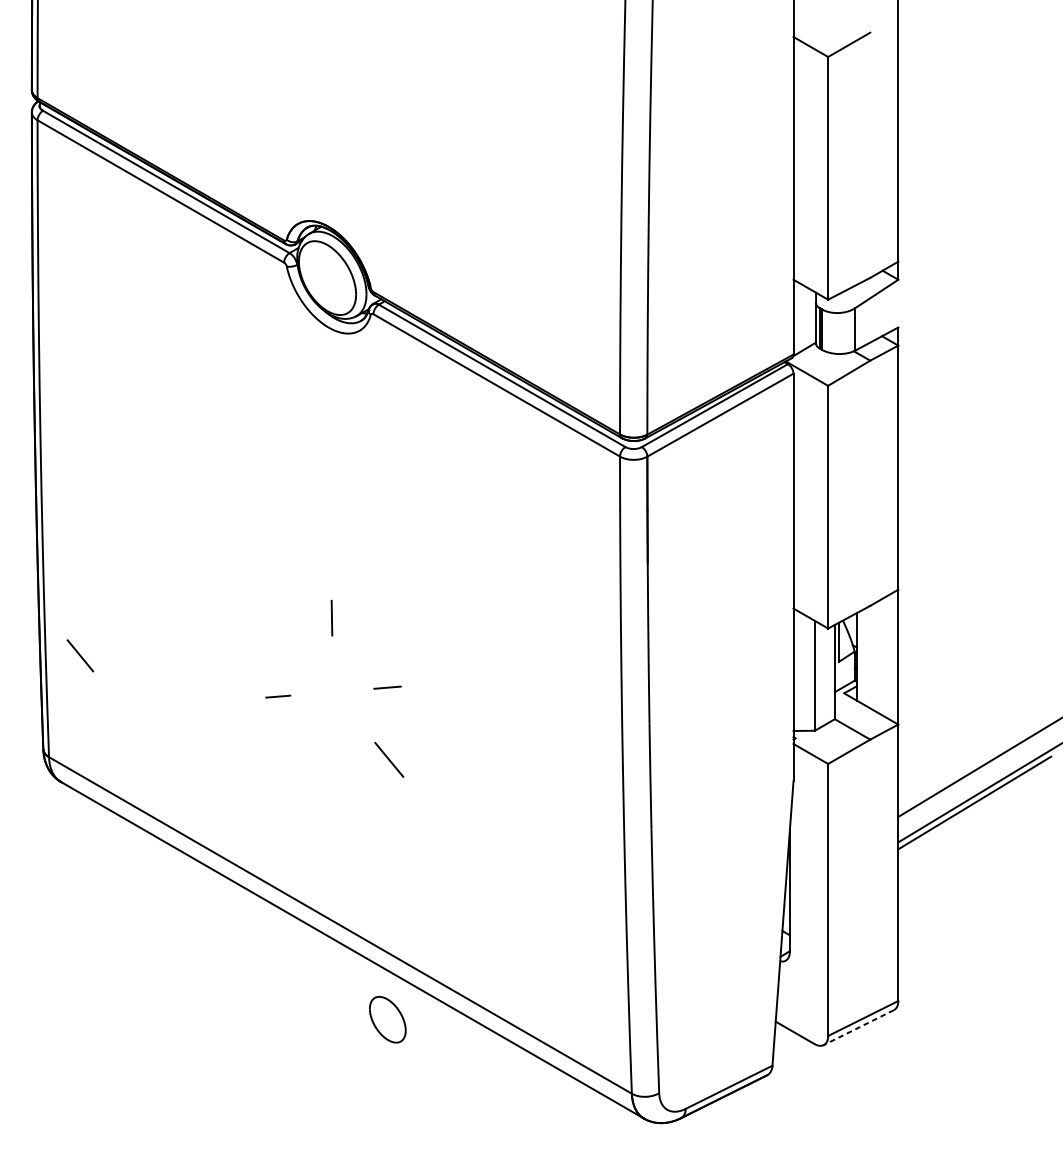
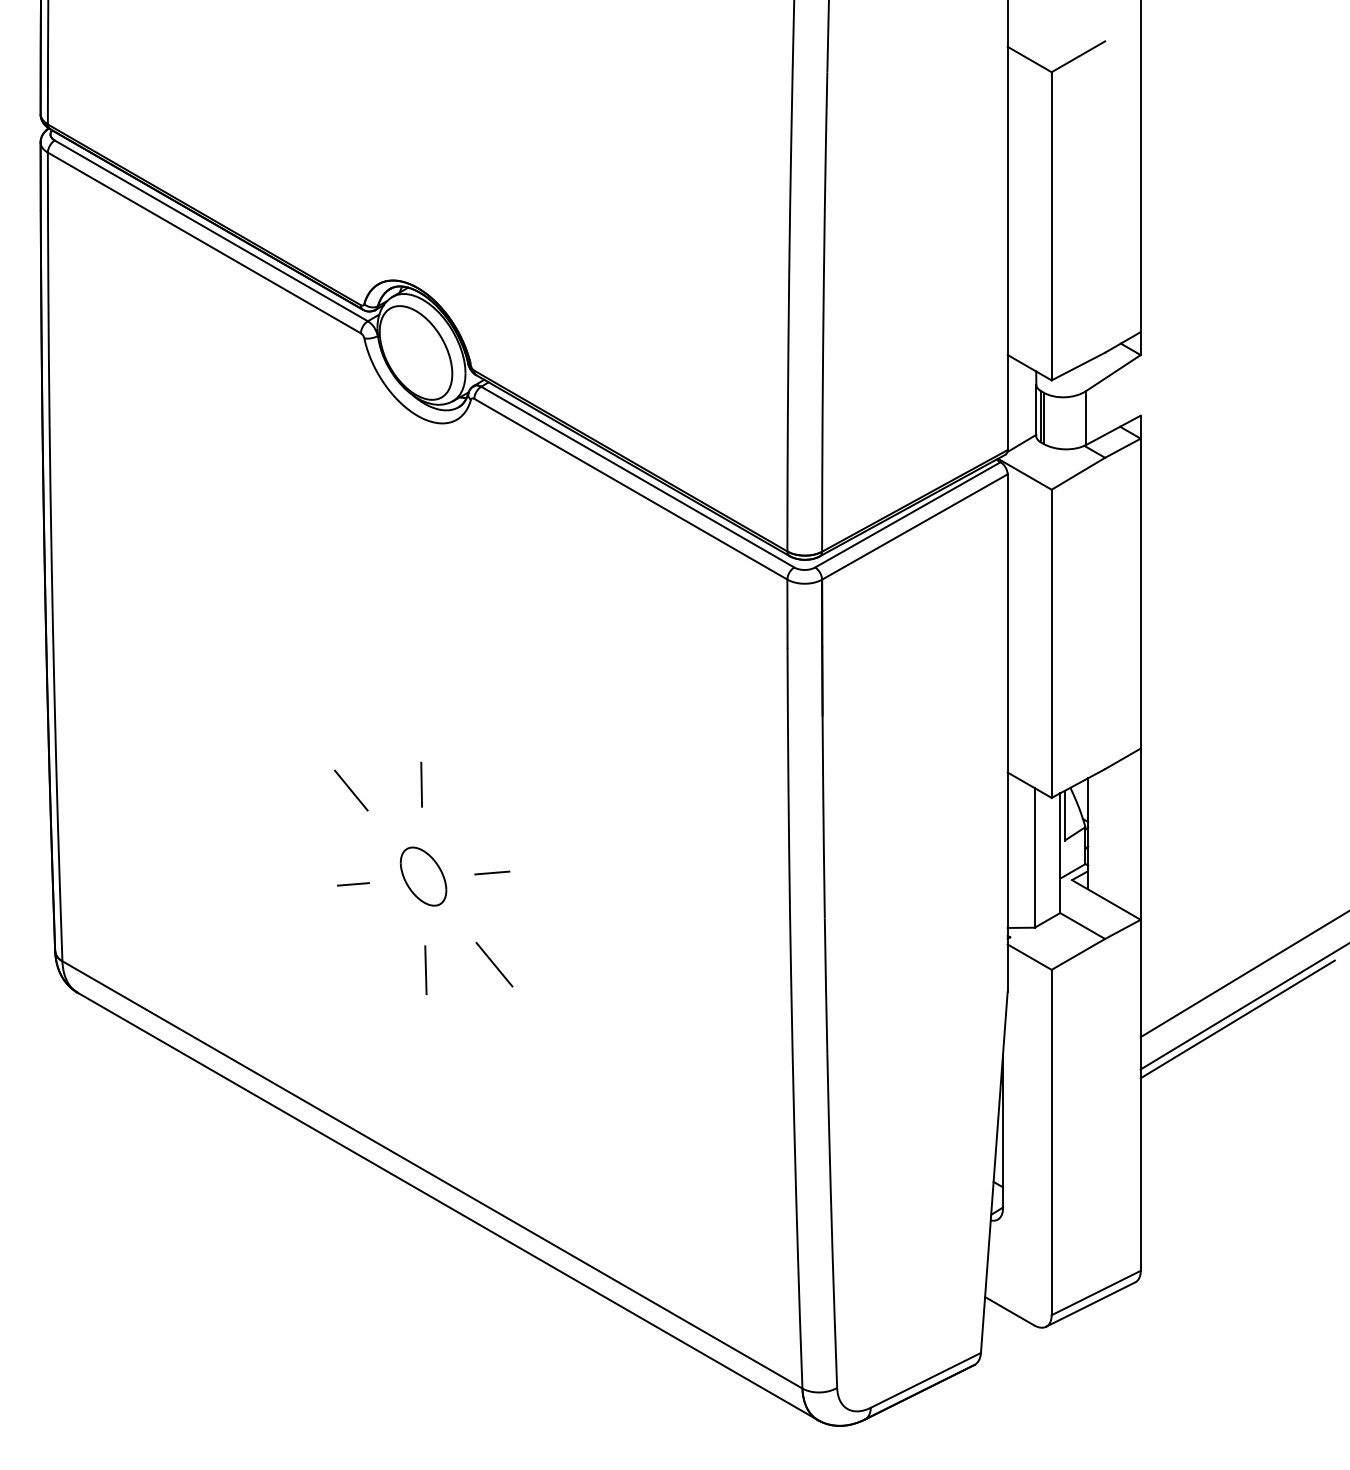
line: (80, 655) -> (351, 790), moved
line: (334, 763) -> (425, 969), added
part: (387, 1019) -> (423, 876), moved
line: (858, 1027) -> (1090, 1304), dashed -> solid

